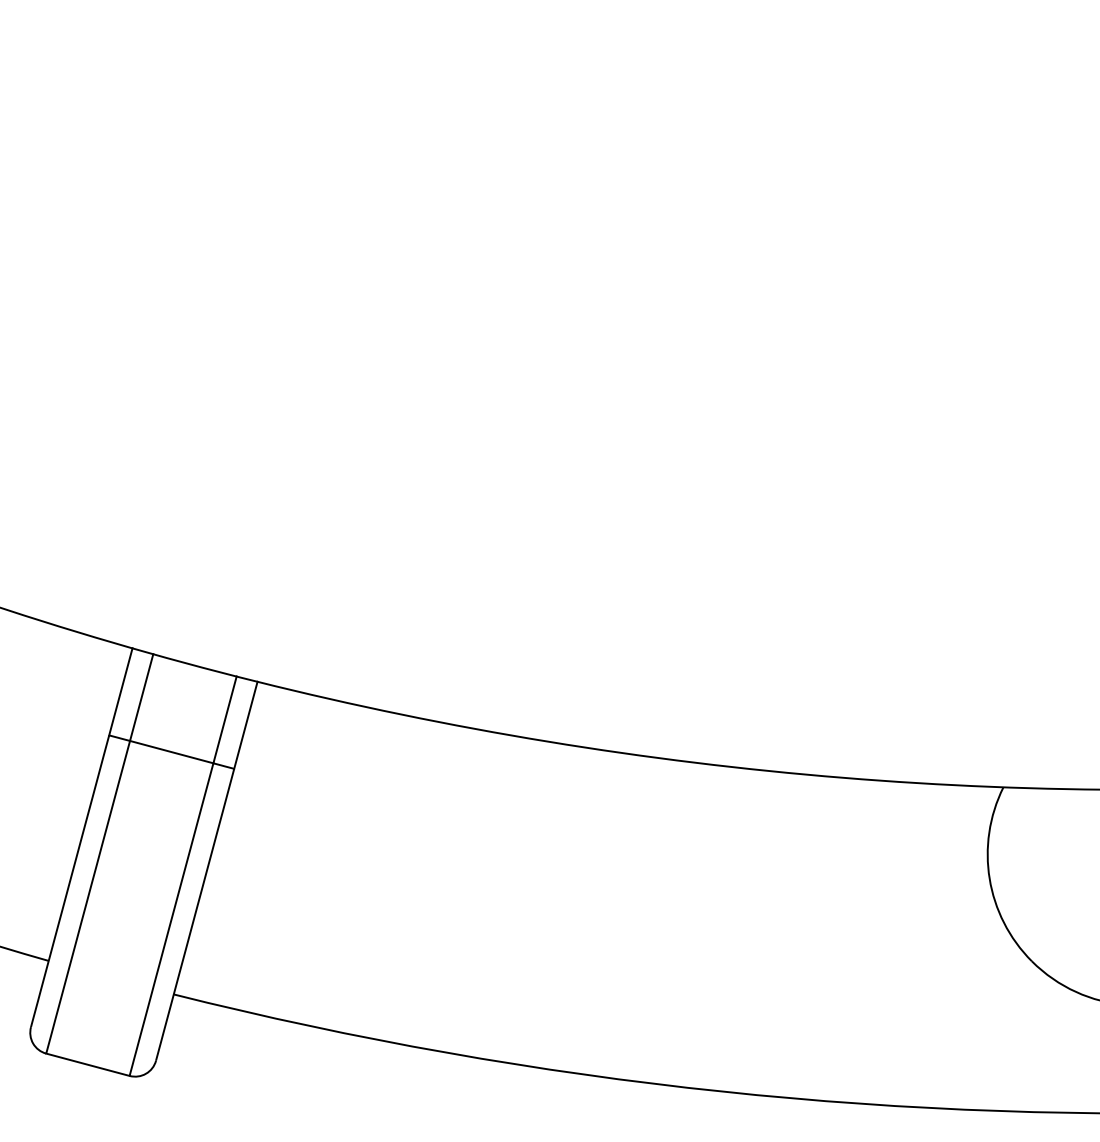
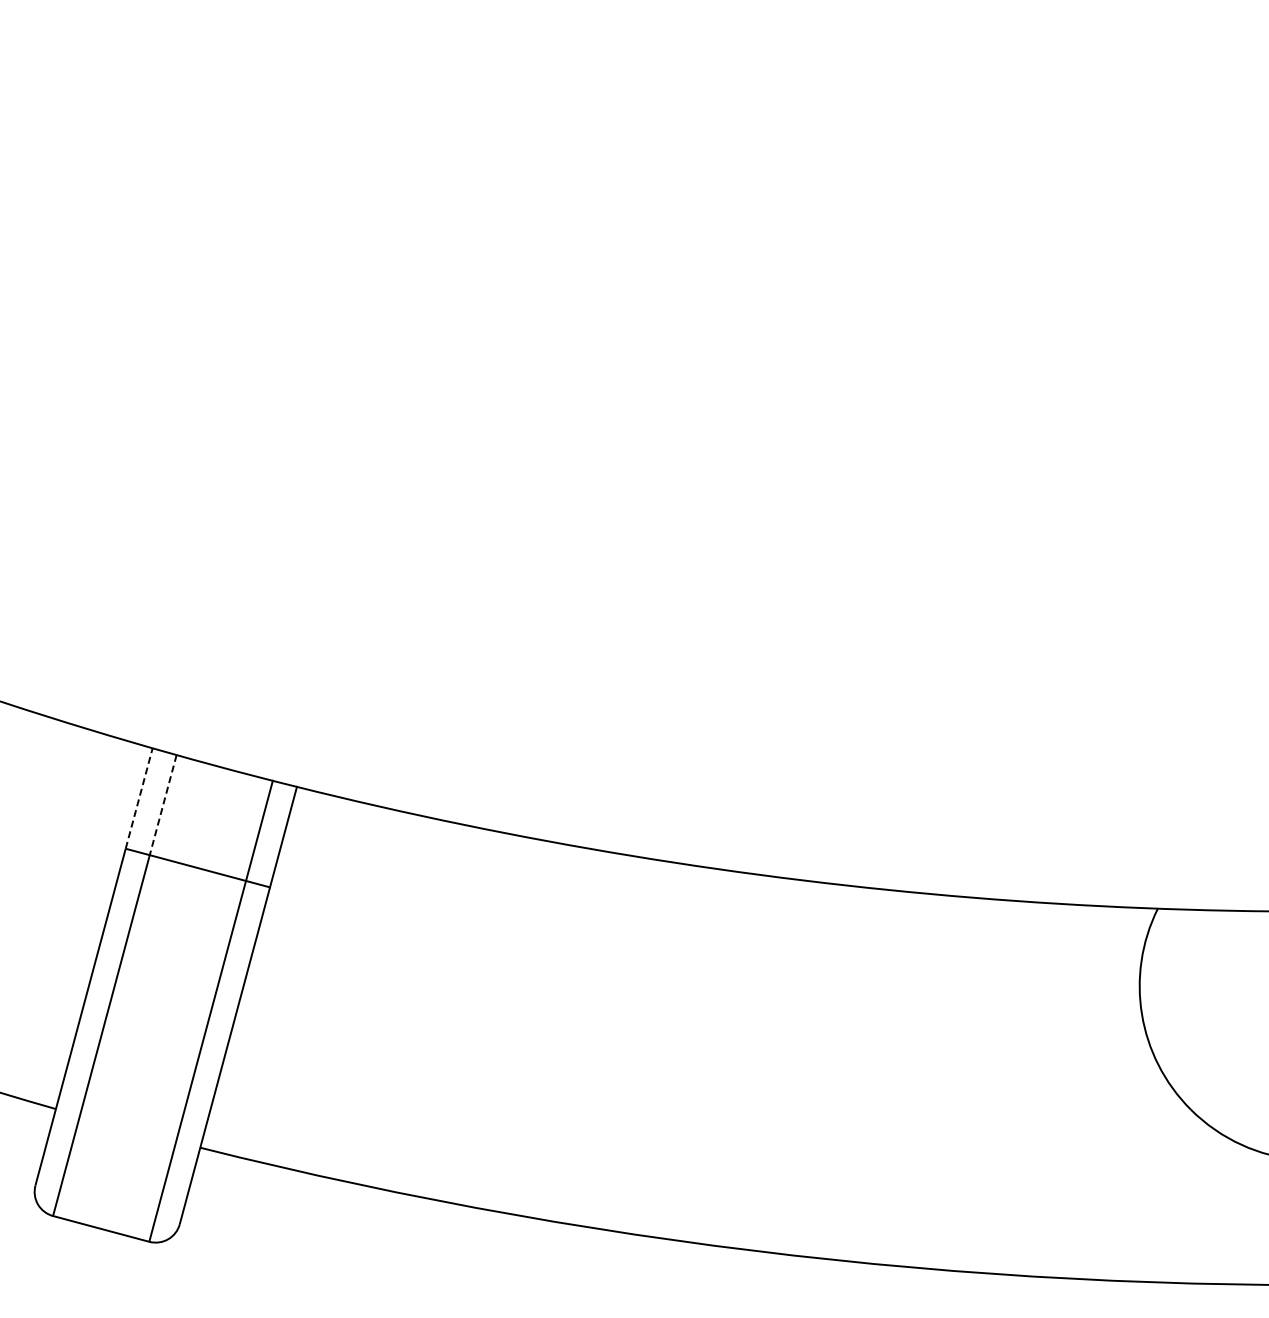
line: (121, 690) -> (139, 797), solid -> dashed
line: (141, 697) -> (163, 805), solid -> dashed

